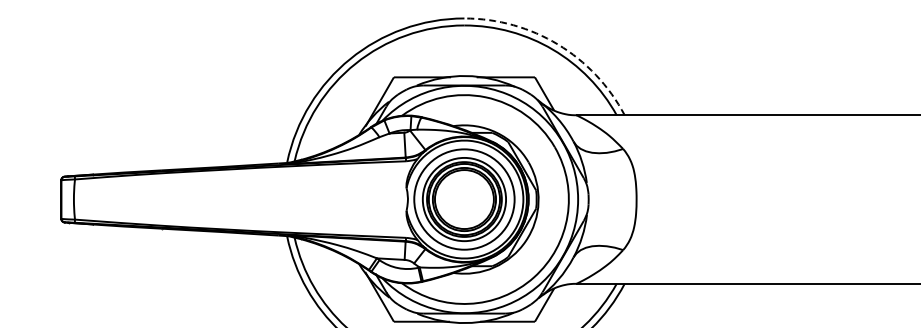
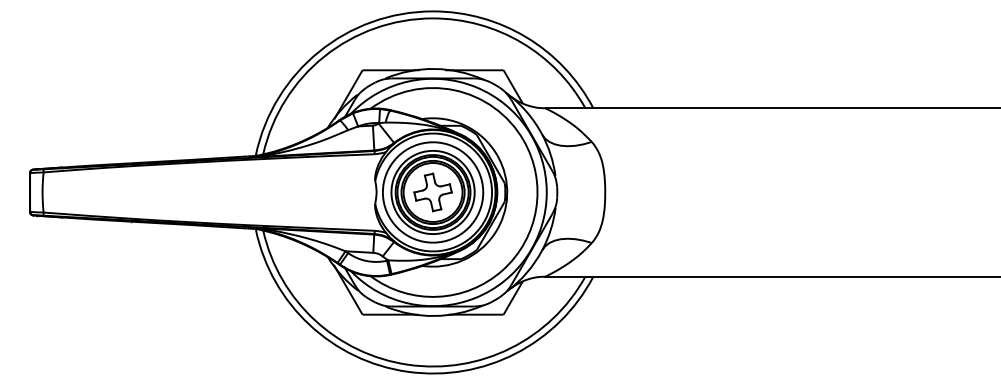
arc: (557, 44) -> (526, 37), dashed -> solid
part: (463, 199) -> (432, 192), added

